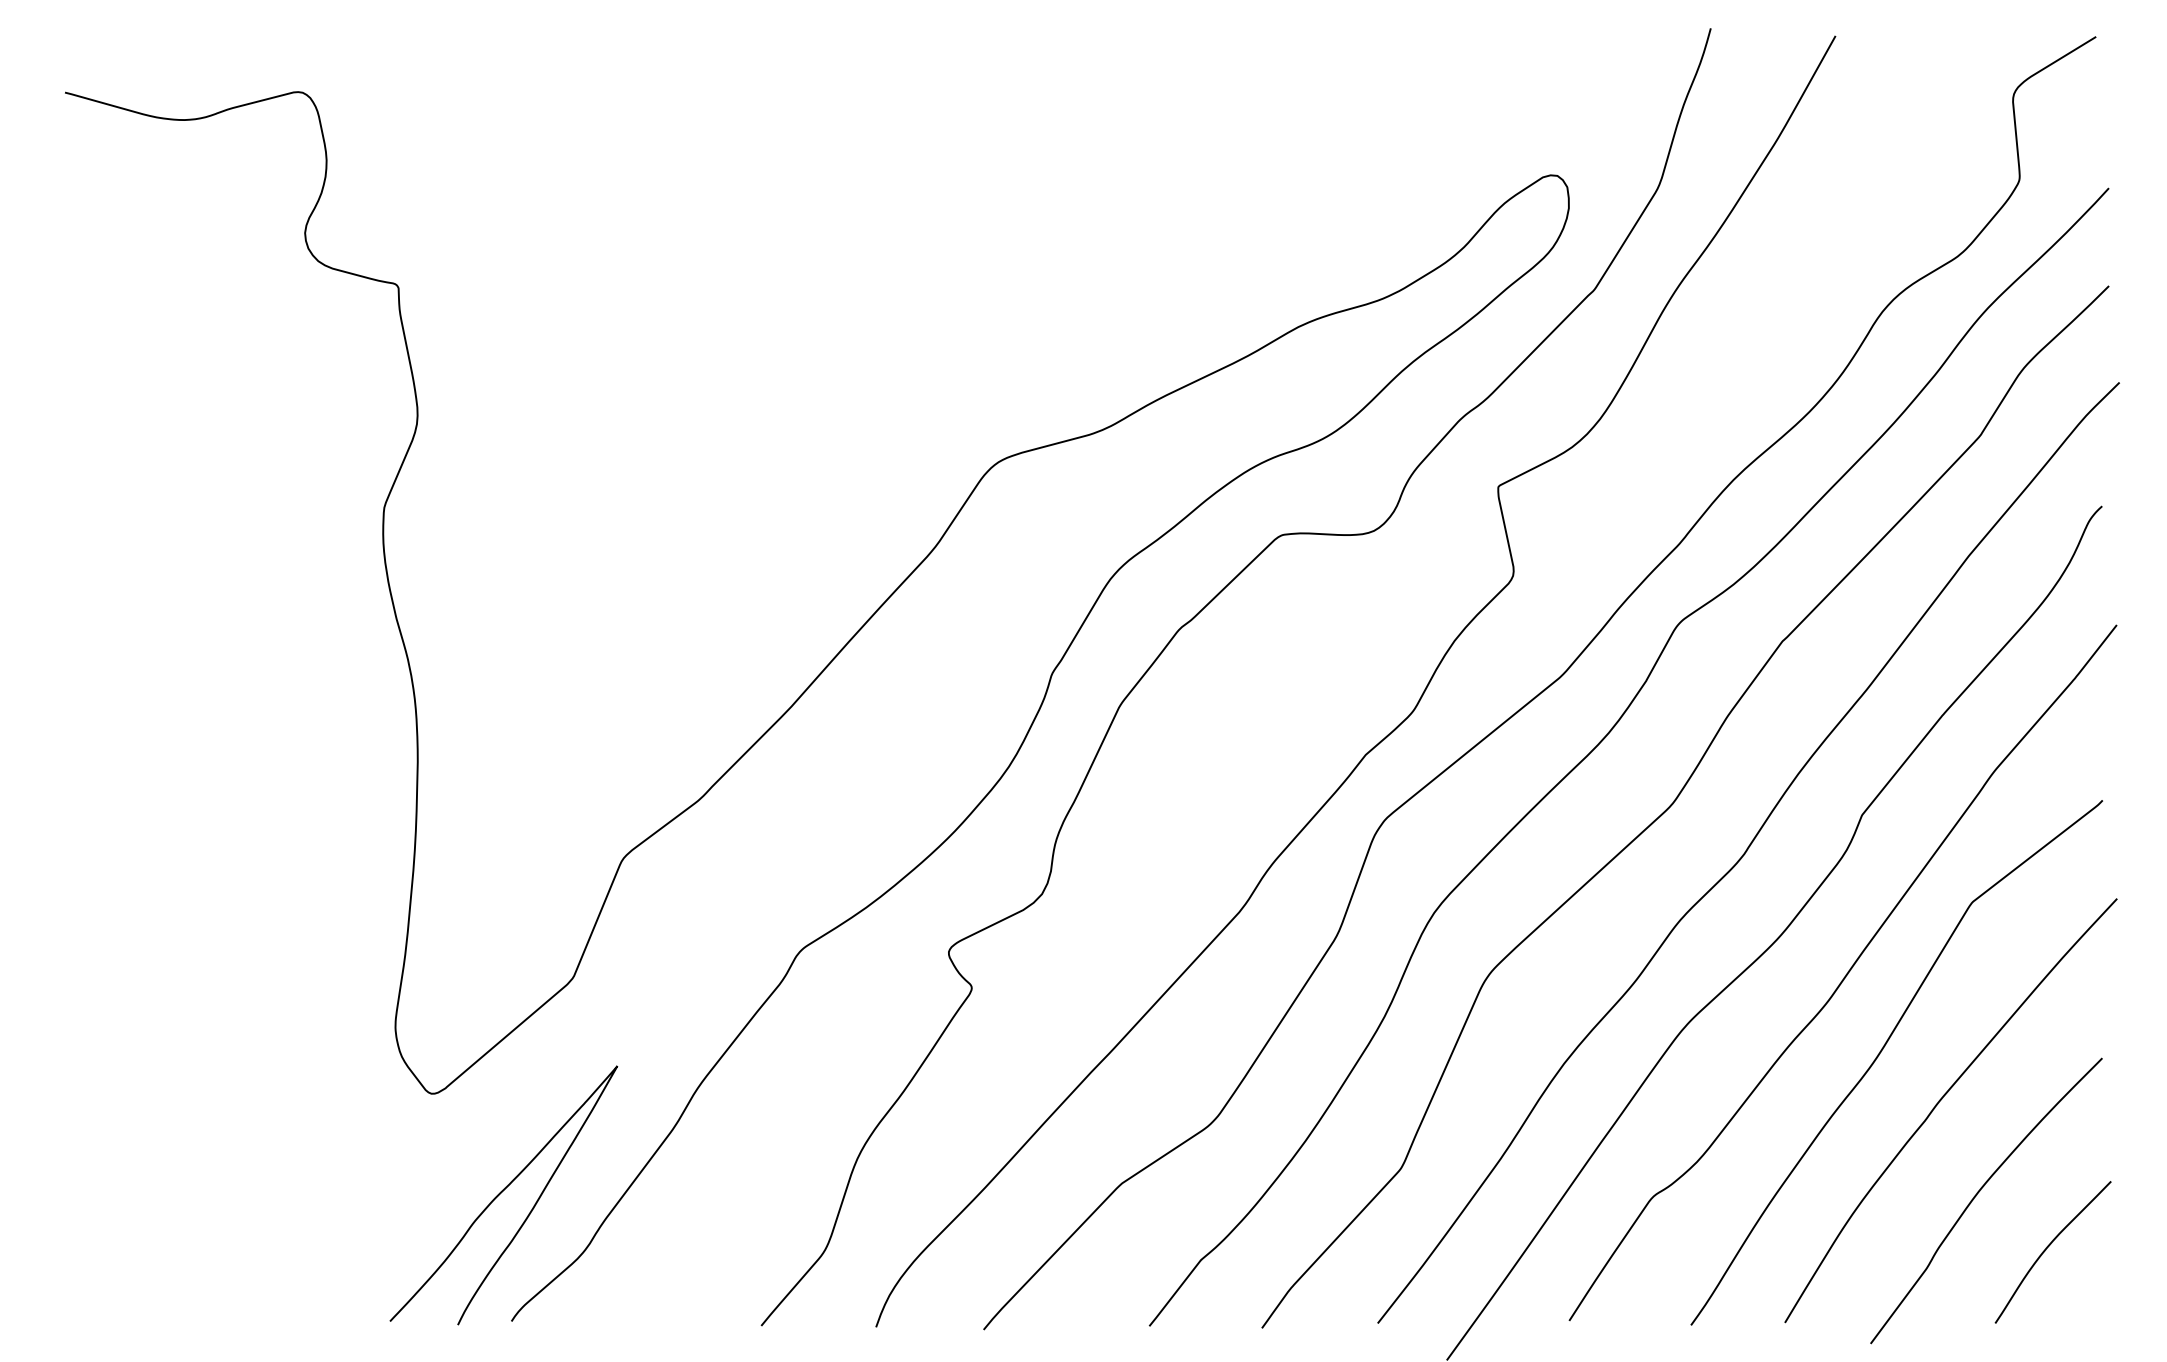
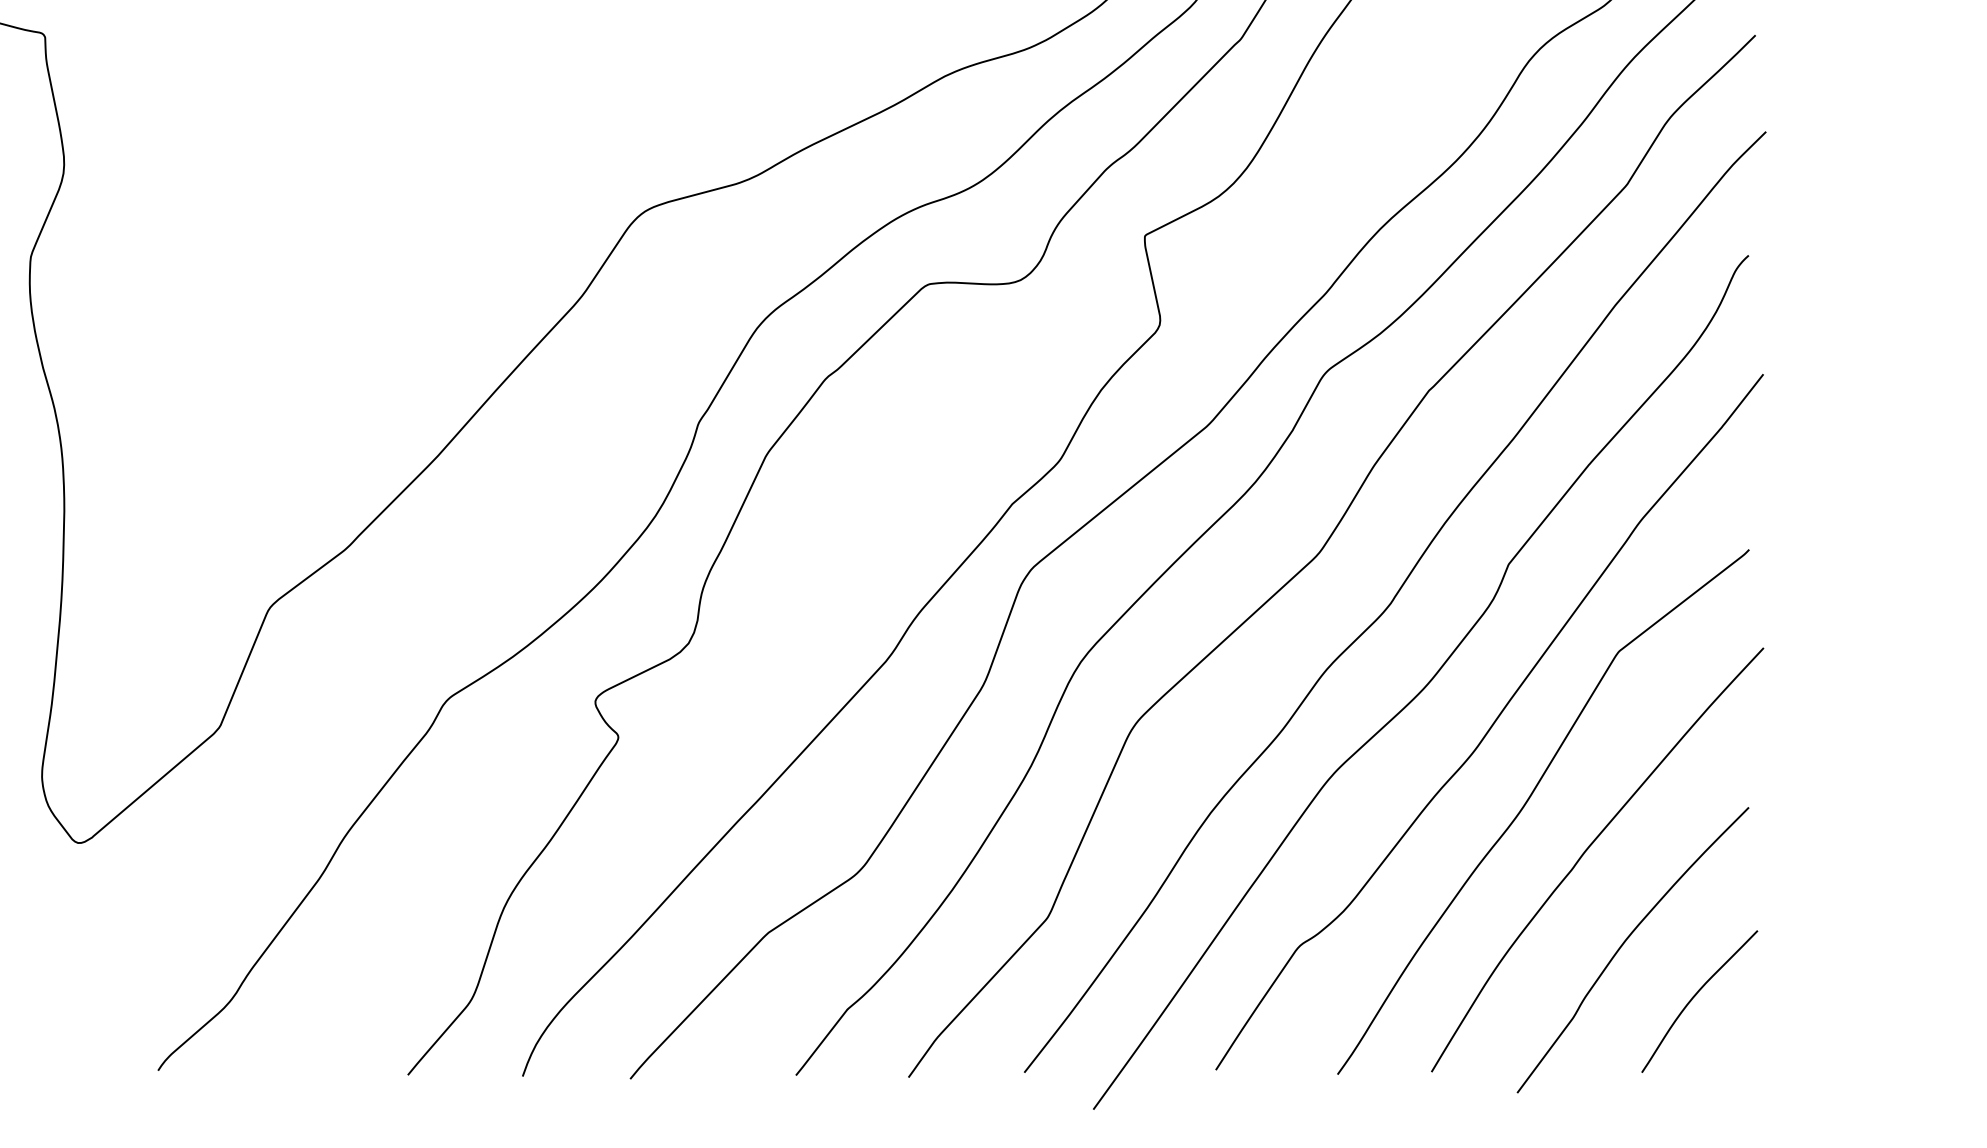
curve: (501, 1193) -> (148, 942), removed

